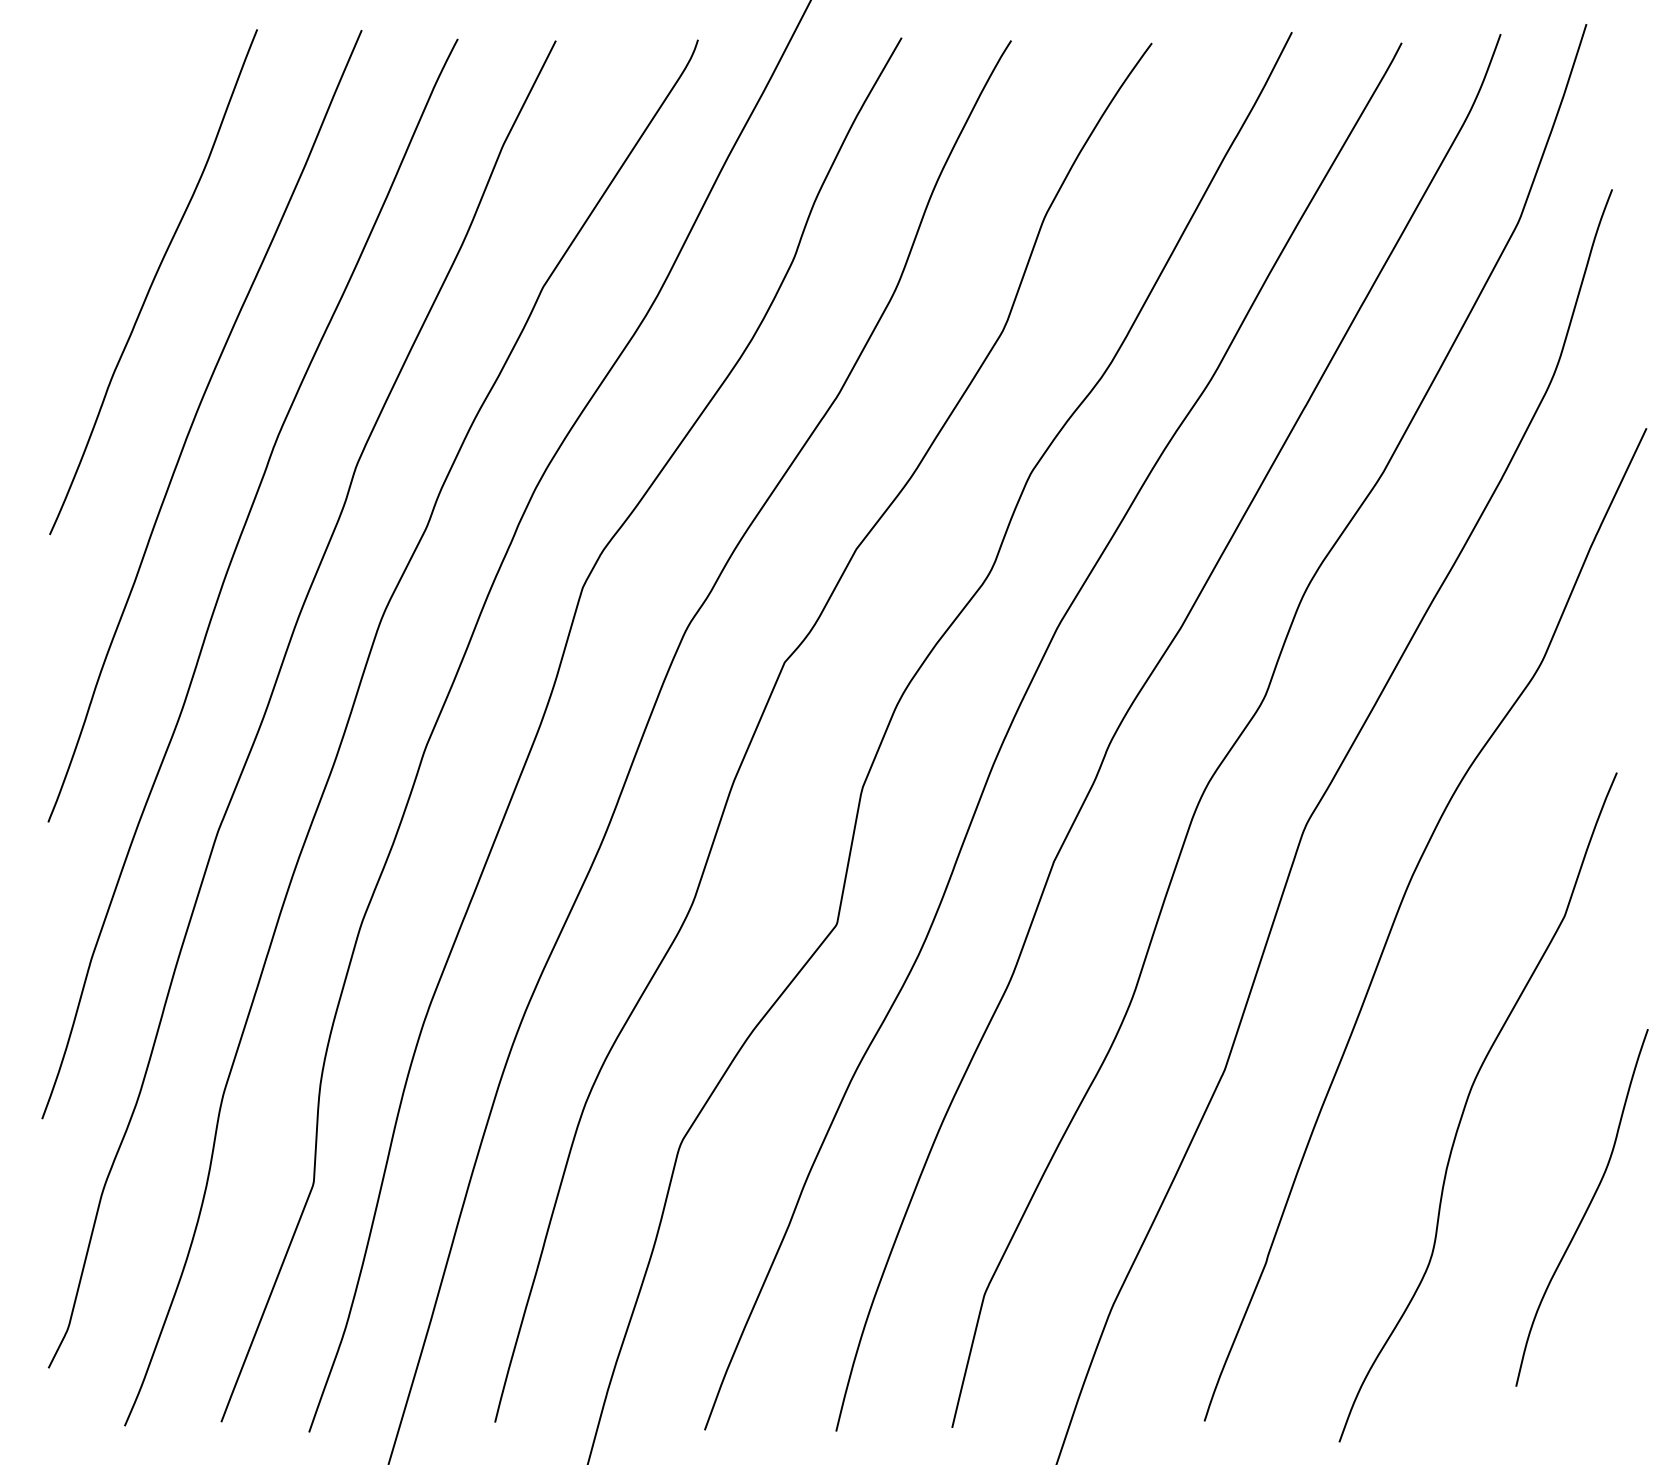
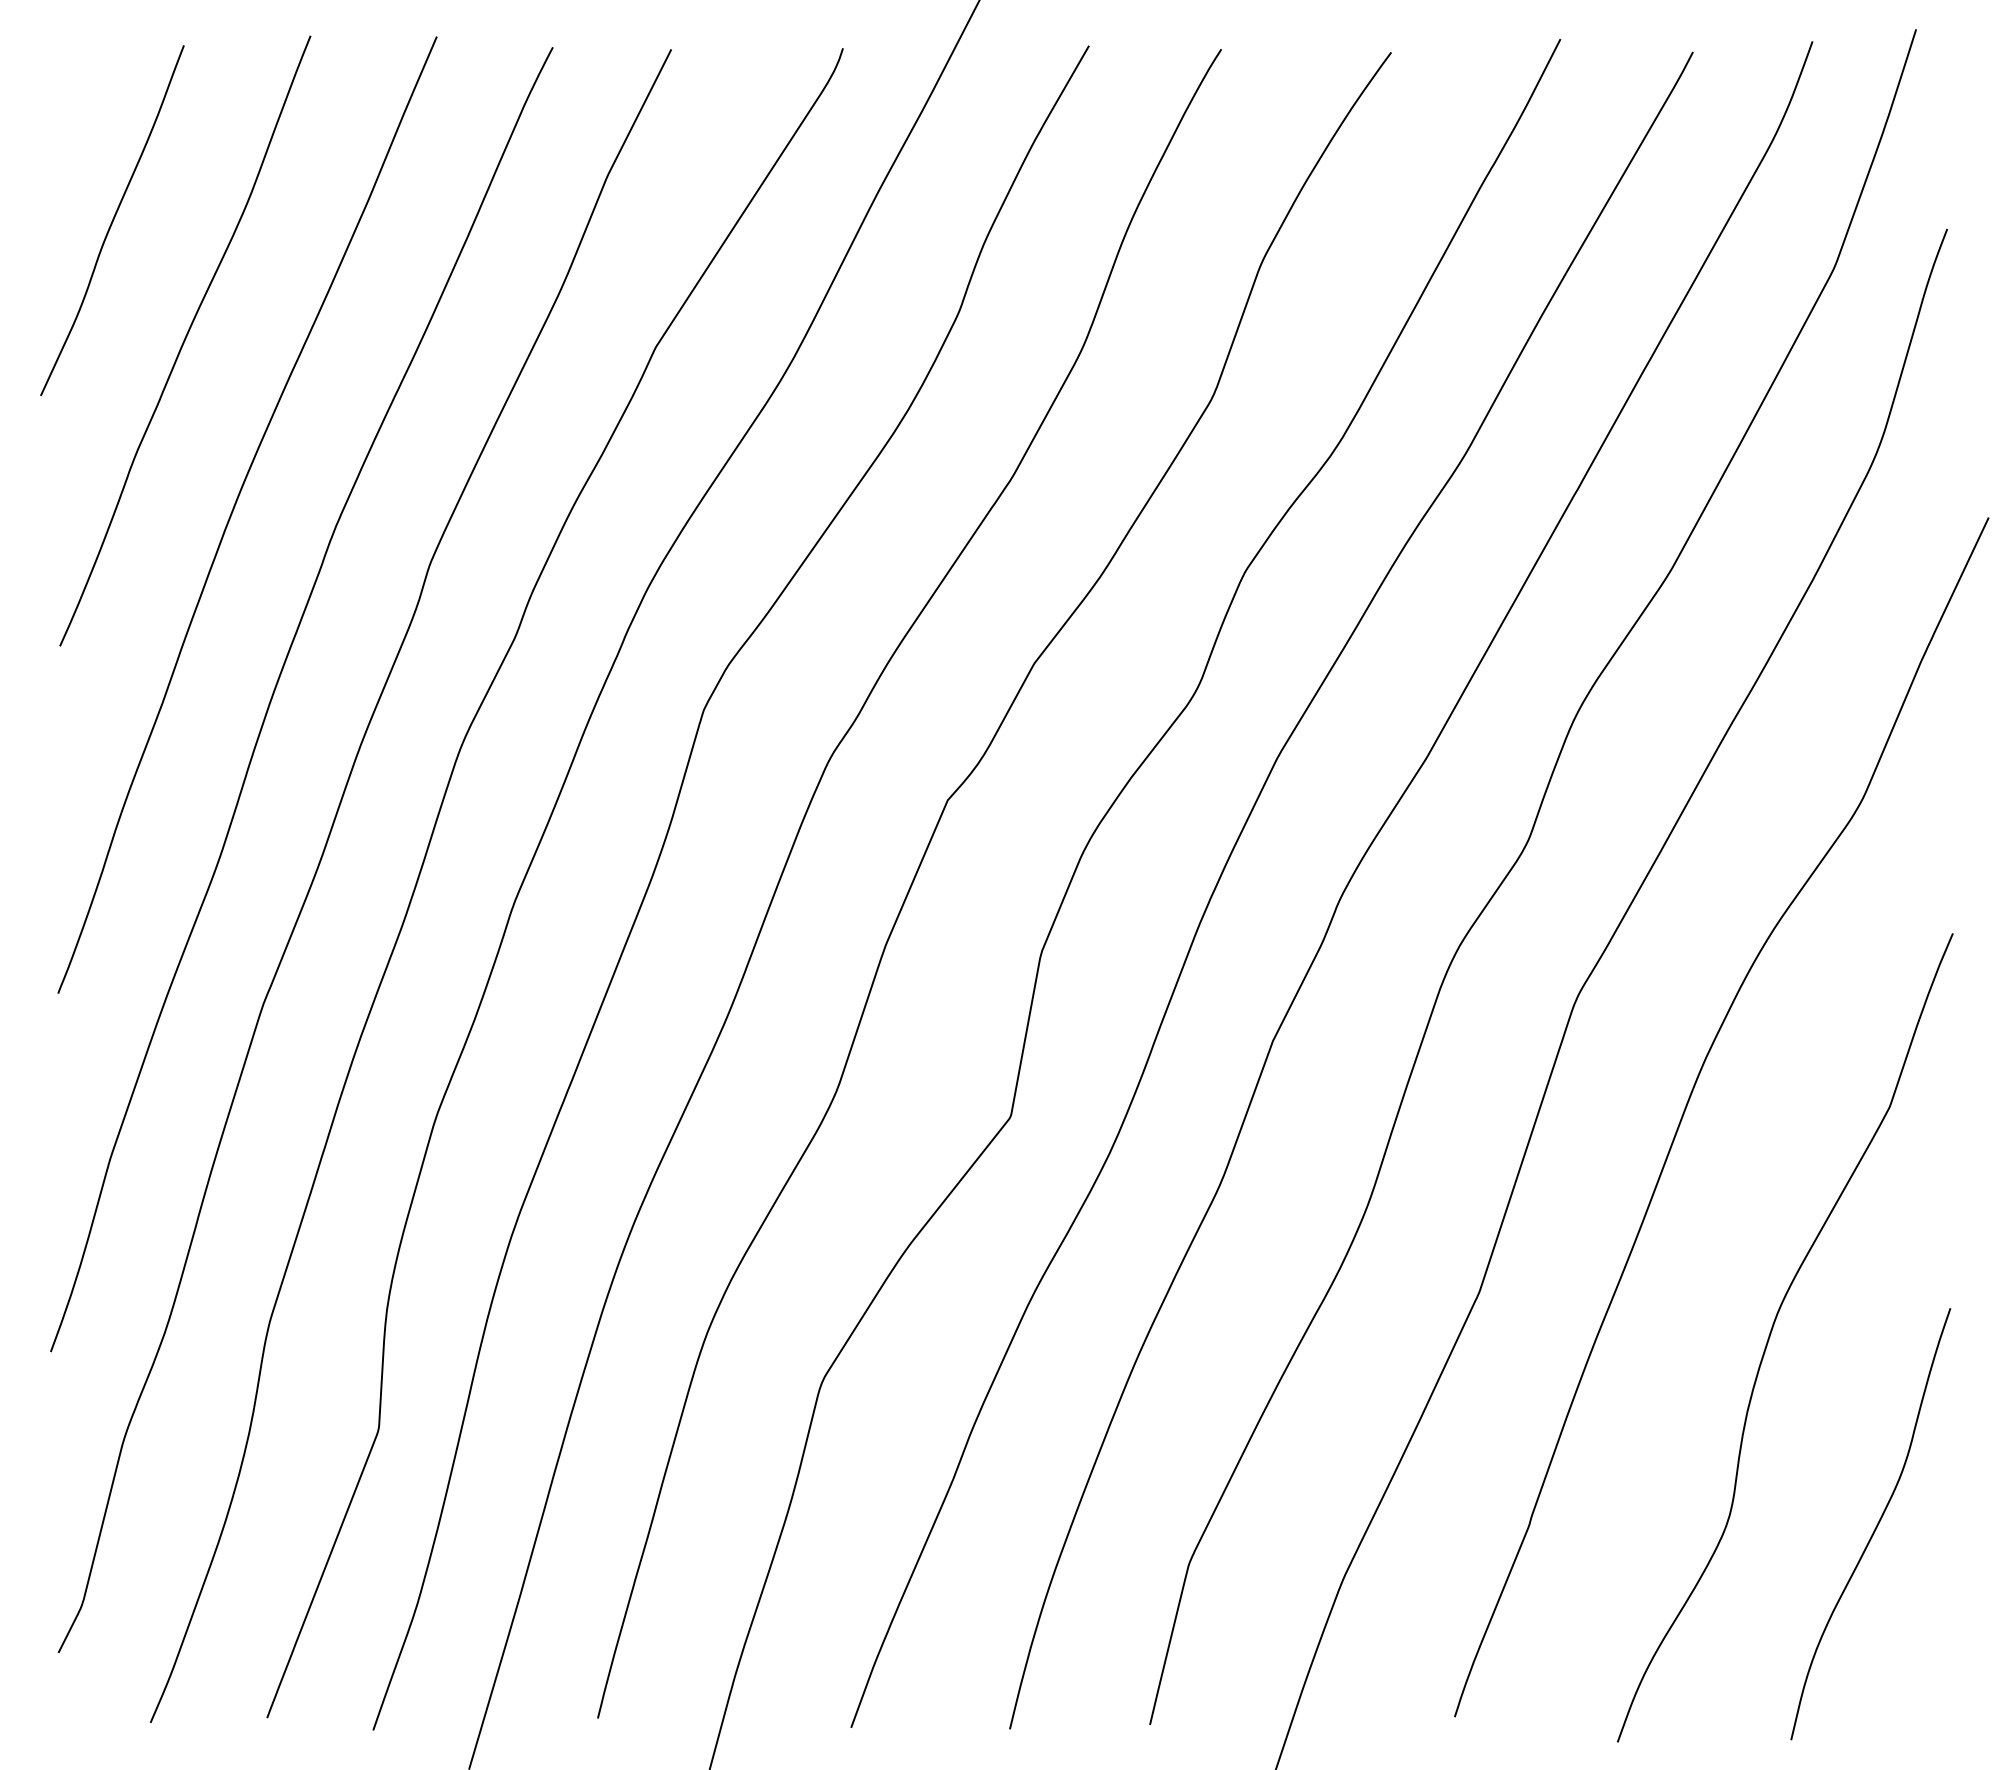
curve: (93, 182) -> (112, 220), added
curve: (1585, 1209) -> (1875, 1526), moved

